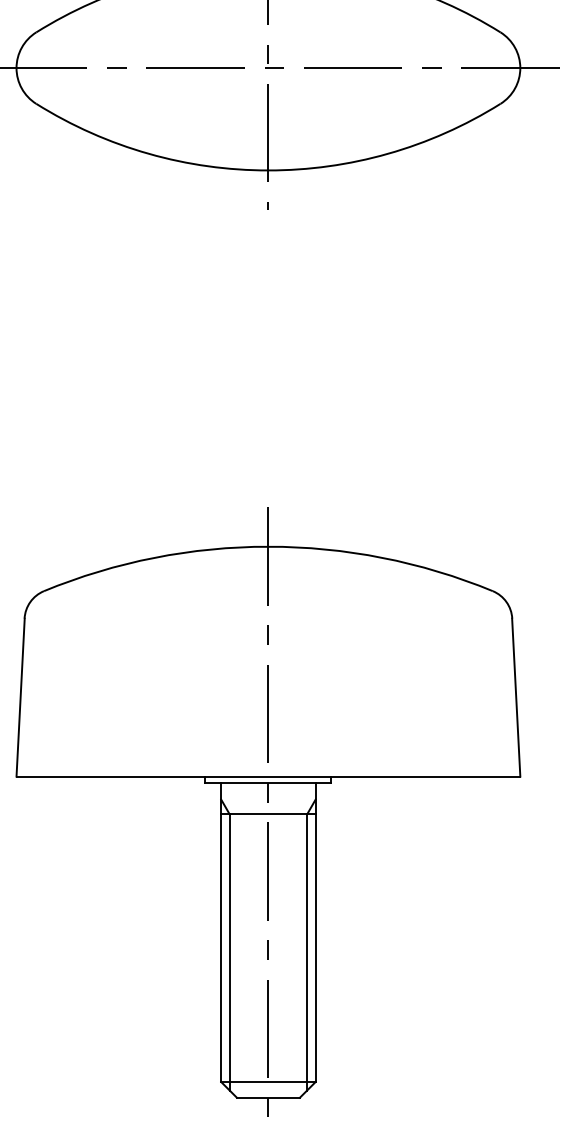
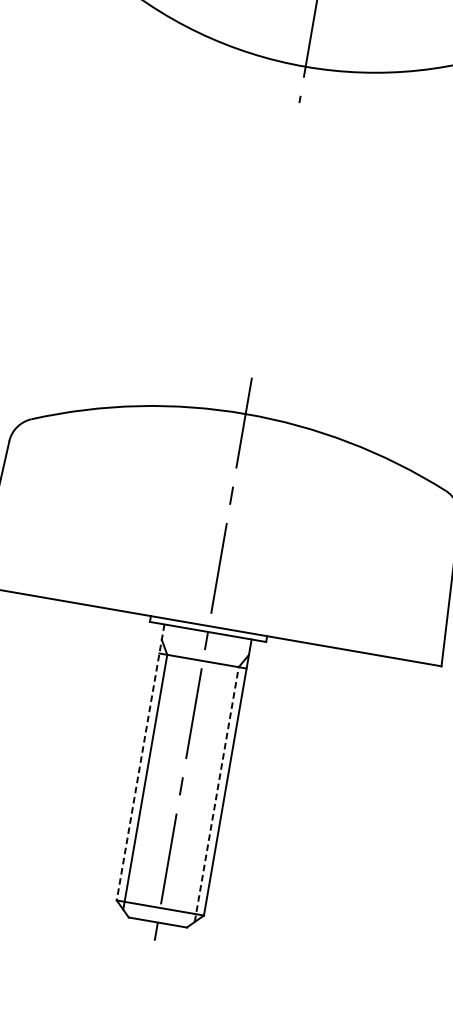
line: (221, 932) -> (140, 762), solid -> dashed
line: (307, 951) -> (217, 793), solid -> dashed

